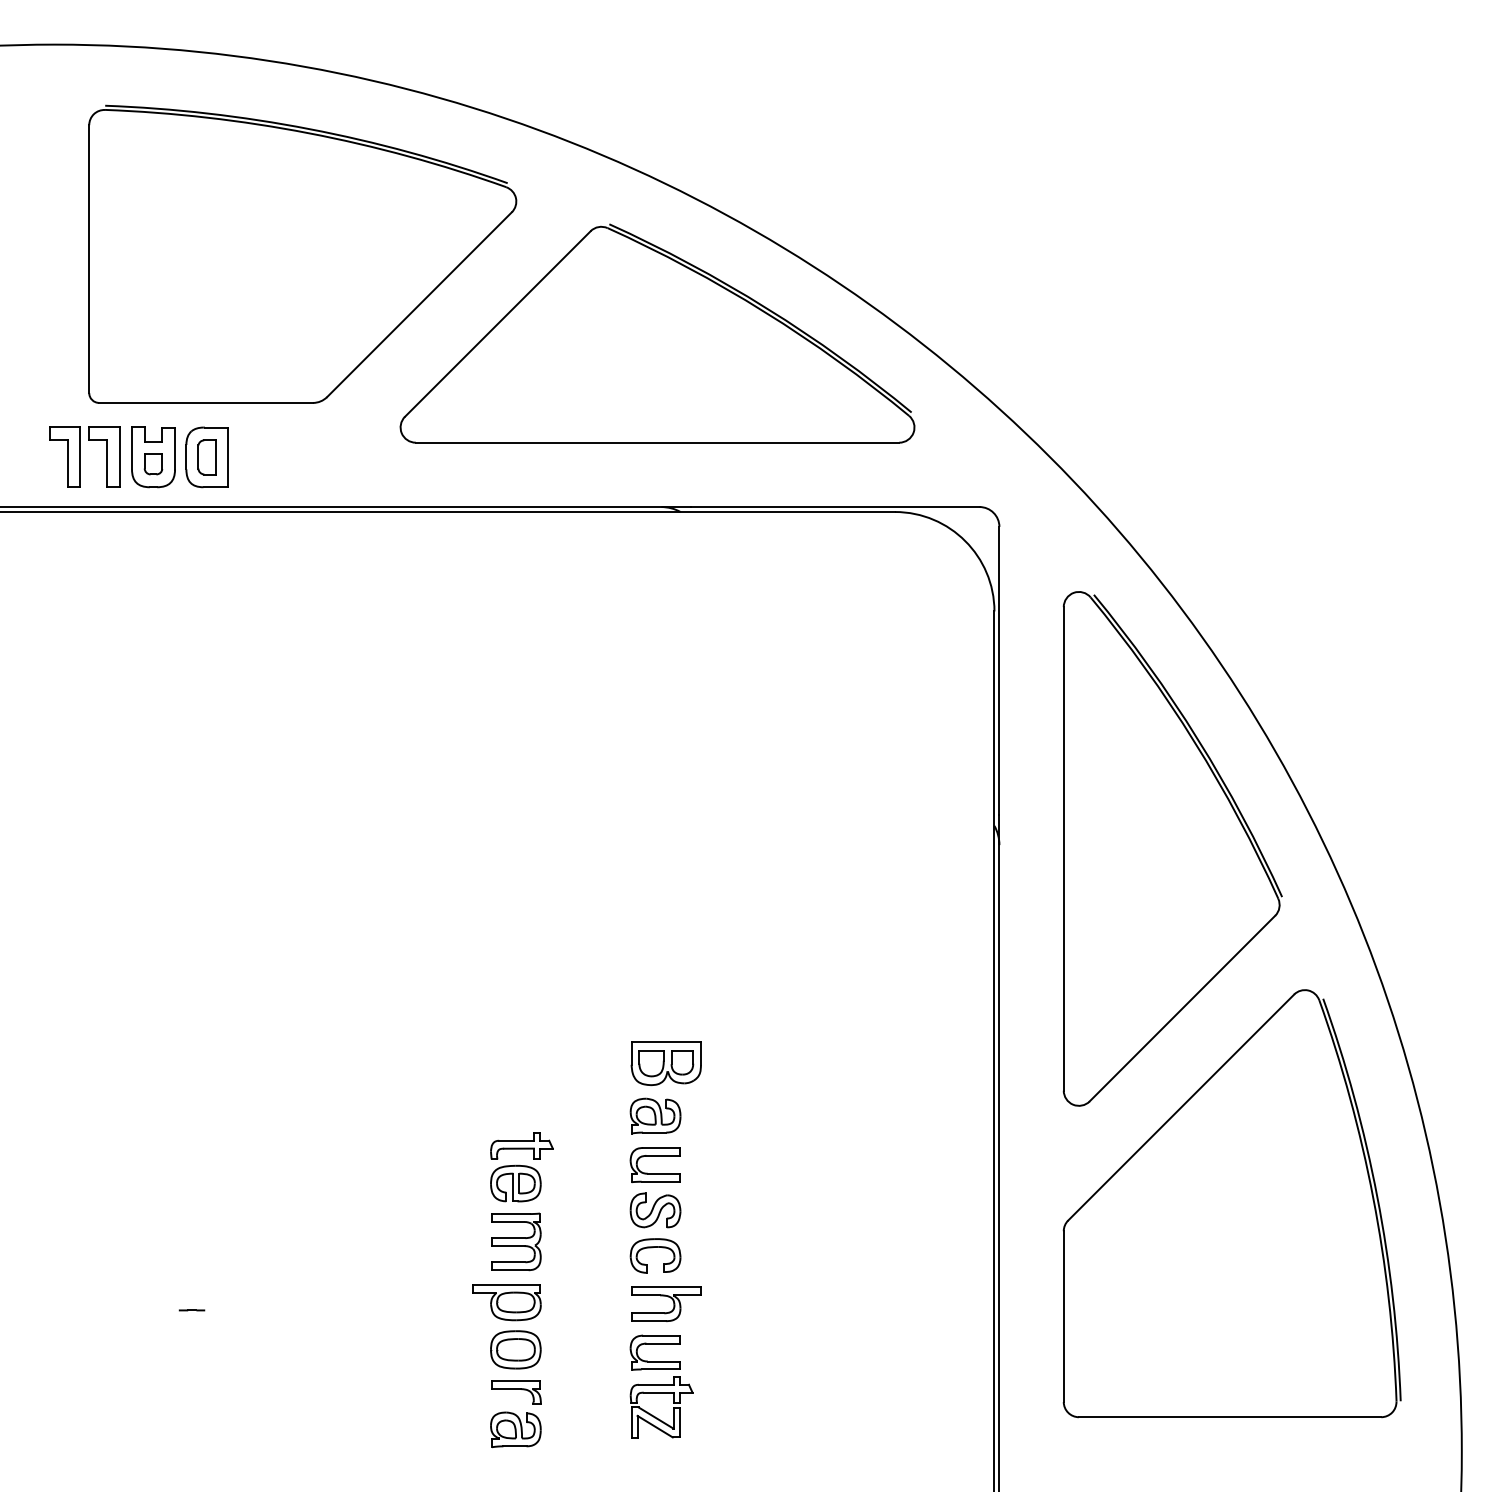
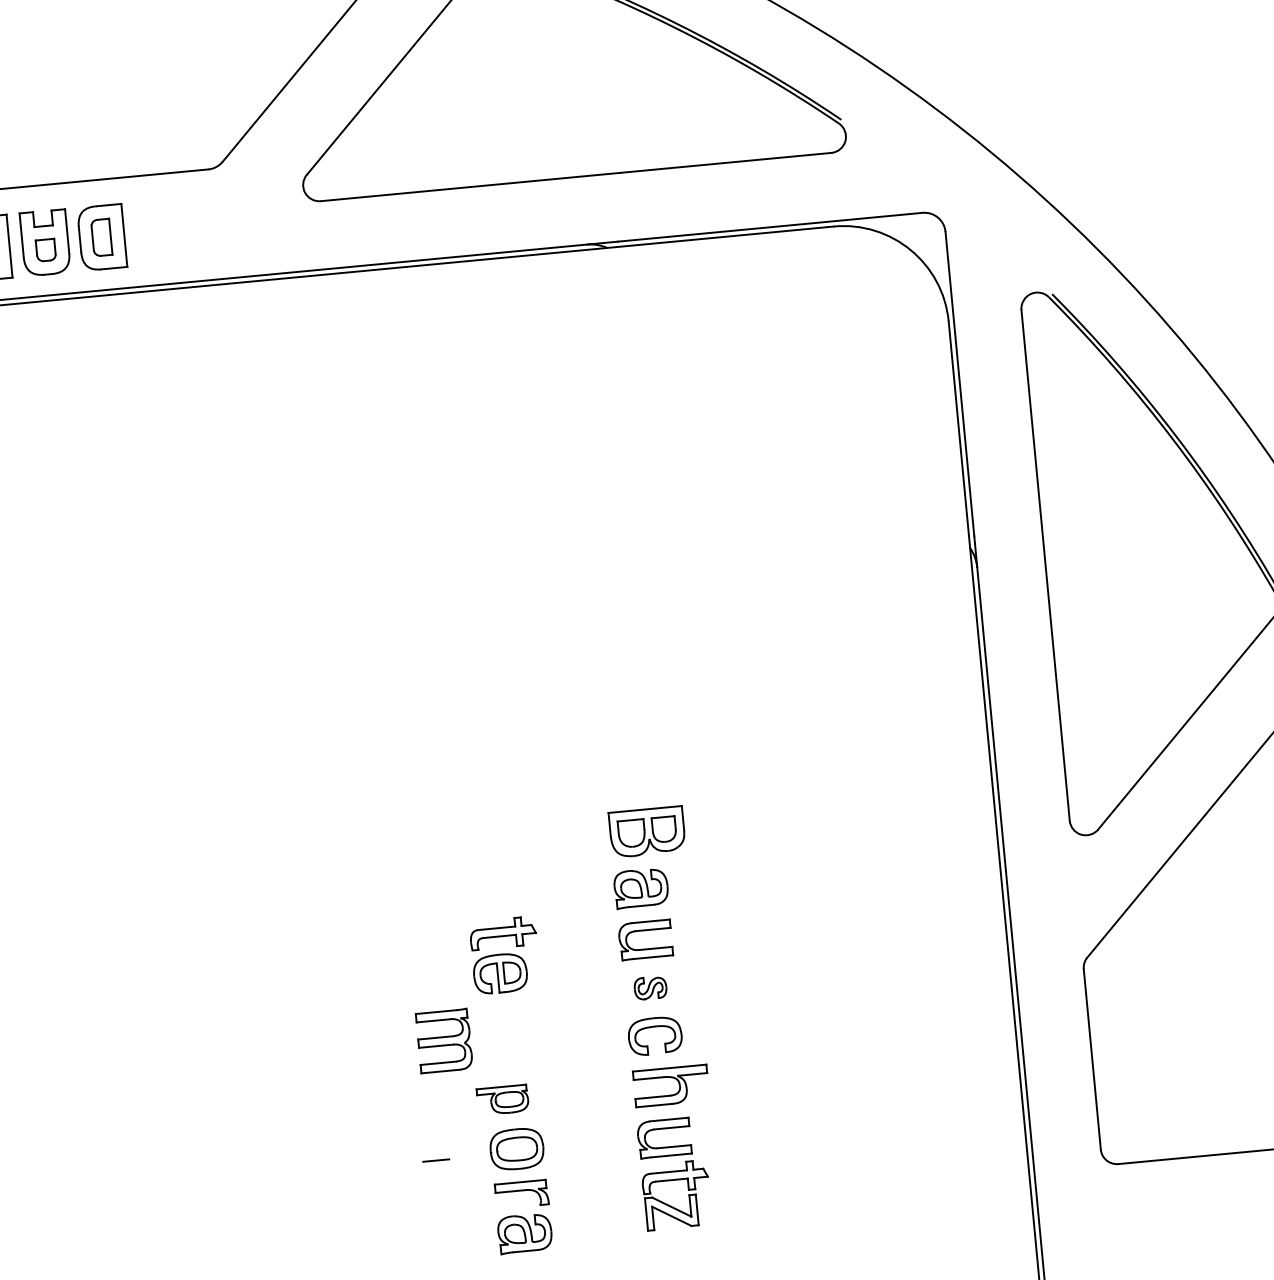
part: (655, 1210) -> (650, 988), size x0.6
part: (516, 1241) -> (444, 1040), moved
part: (506, 1302) -> (502, 1100), size x0.7
line: (191, 1310) -> (435, 1160), moved

